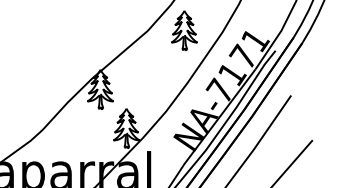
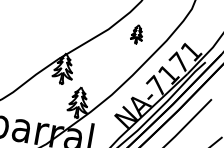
part: (184, 30) -> (137, 34), size x0.6

